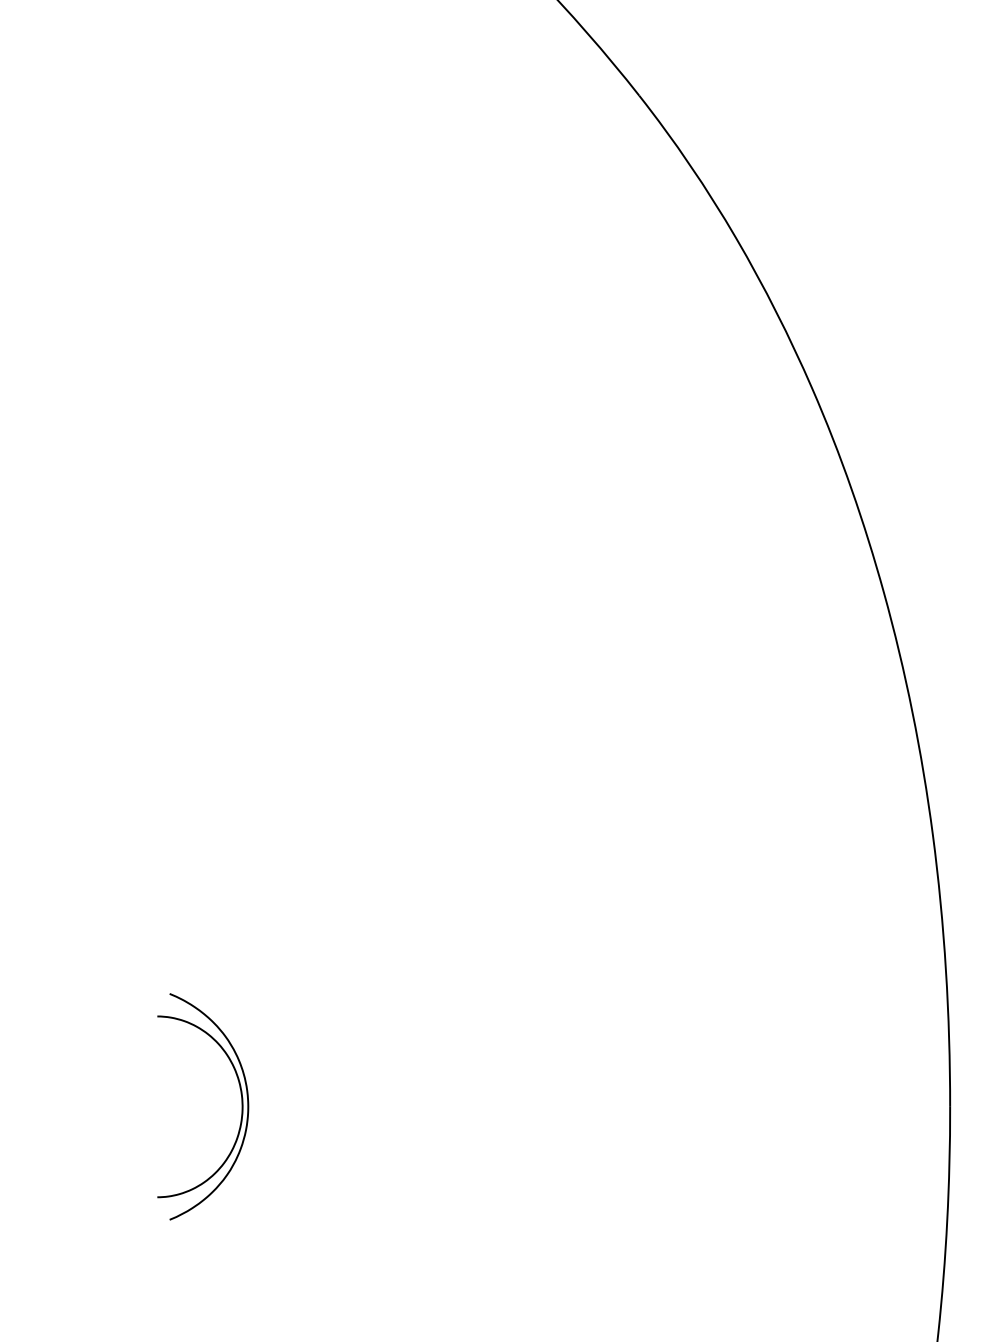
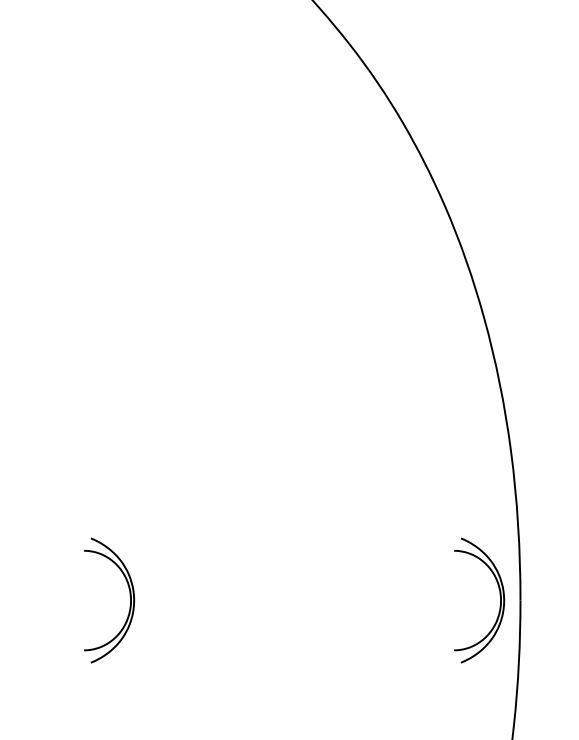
part: (912, 1097) -> (499, 595), added

